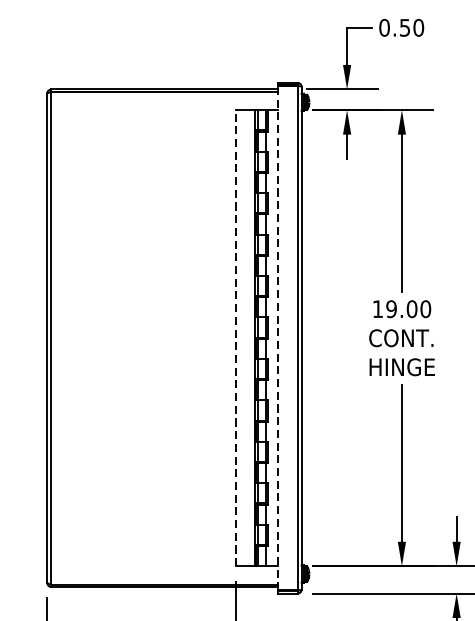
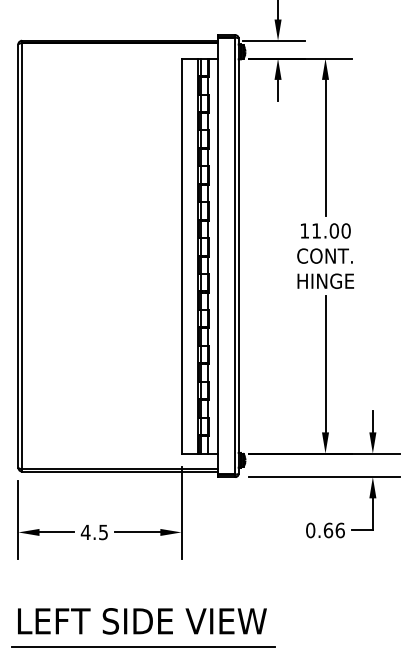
text: (391, 308) -> (316, 230), 19.00 -> 11.00
line: (235, 337) -> (181, 255), dashed -> solid
line: (278, 337) -> (218, 255), dashed -> solid

